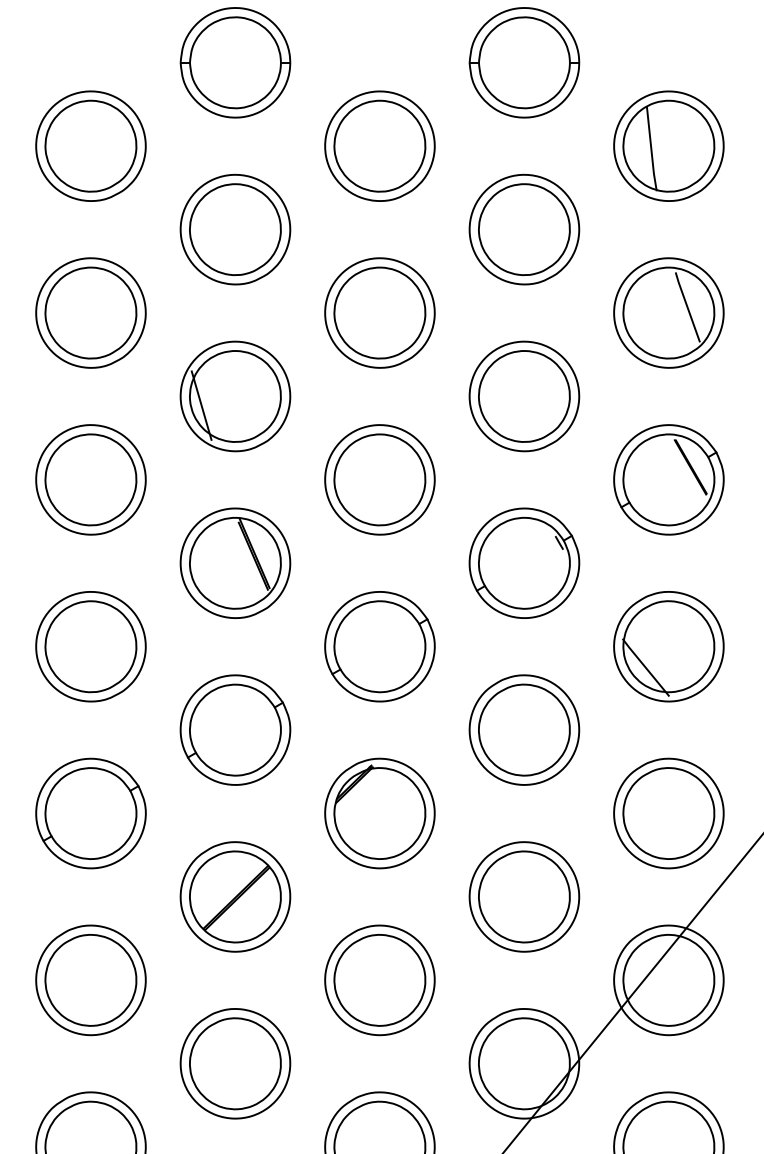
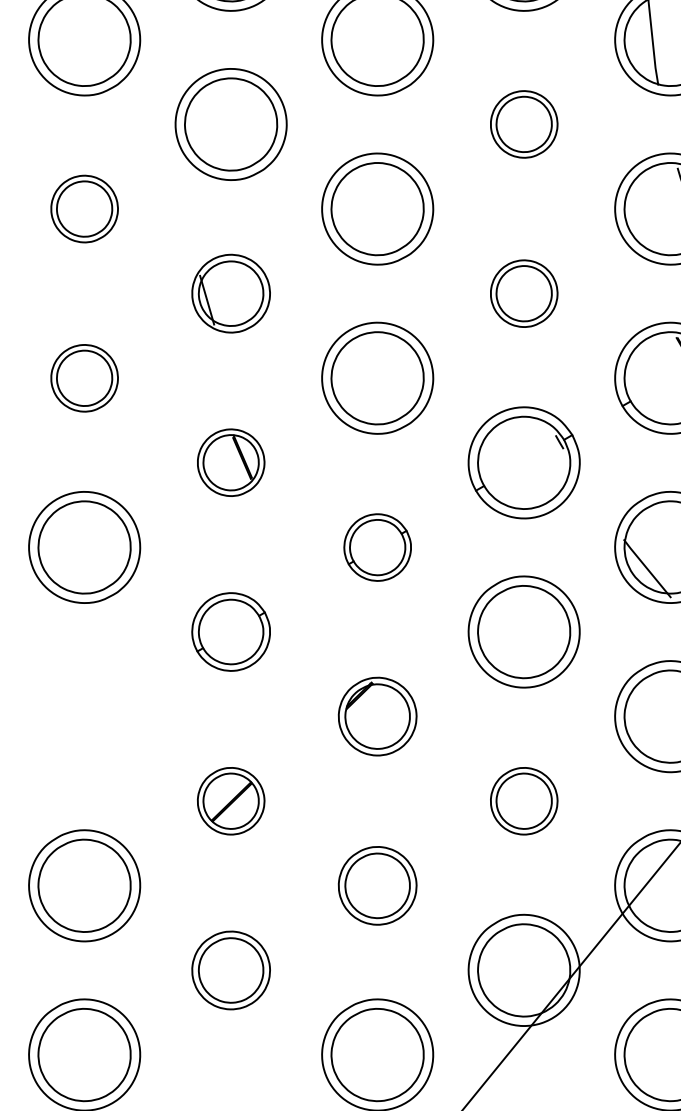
part: (524, 229) -> (524, 124), size x0.6
part: (90, 312) -> (84, 208), size x0.6
part: (235, 396) -> (231, 293), size x0.7
part: (524, 396) -> (524, 293), size x0.6
part: (90, 479) -> (84, 377), size x0.6
part: (235, 562) -> (231, 462), size x0.6
part: (379, 646) -> (377, 547), size x0.6
part: (235, 729) -> (231, 631), size x0.7
part: (90, 813) -> (84, 716), removed
part: (379, 813) -> (377, 716), size x0.7
part: (235, 896) -> (231, 800), size x0.6
part: (524, 896) -> (524, 800), size x0.6
part: (379, 980) -> (377, 885), size x0.7
part: (235, 1063) -> (231, 970), size x0.7

